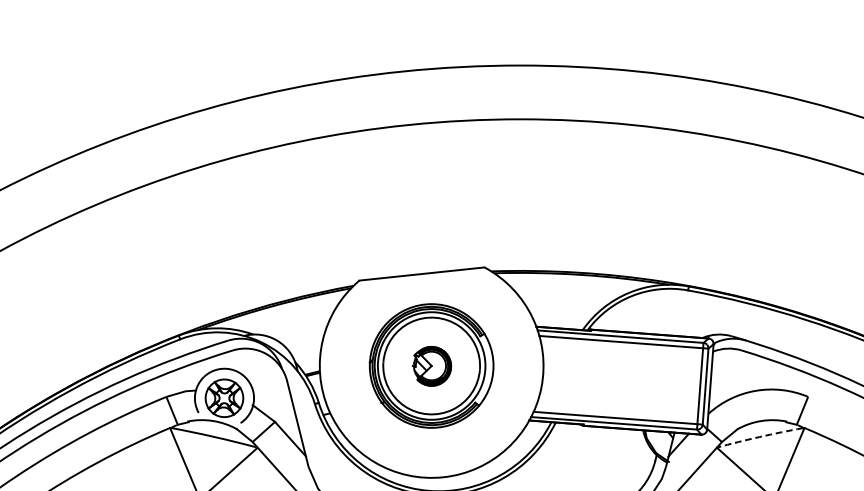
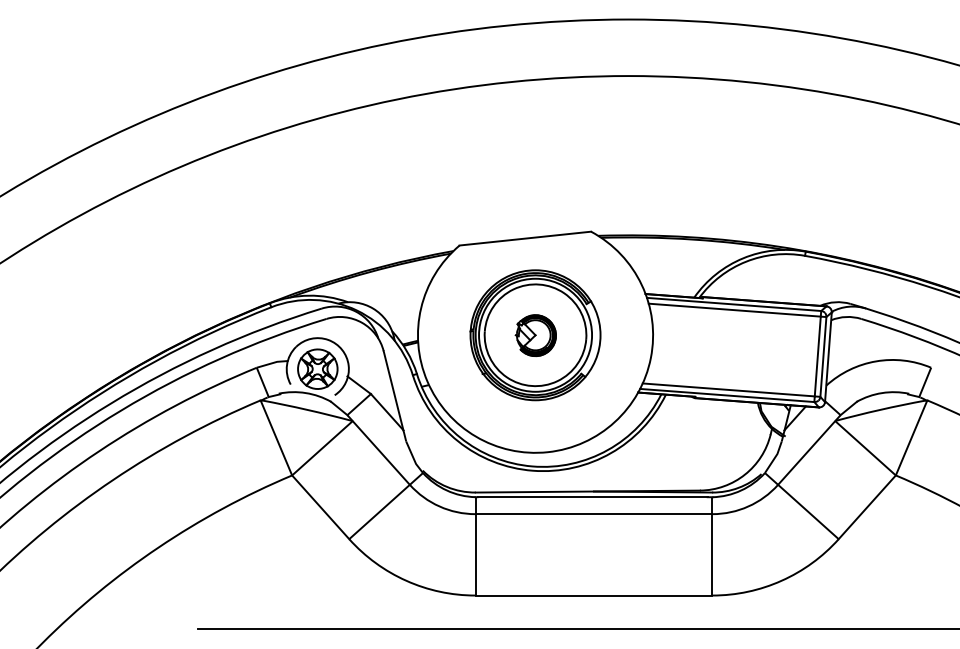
arc: (759, 436) -> (880, 409), dashed -> solid

